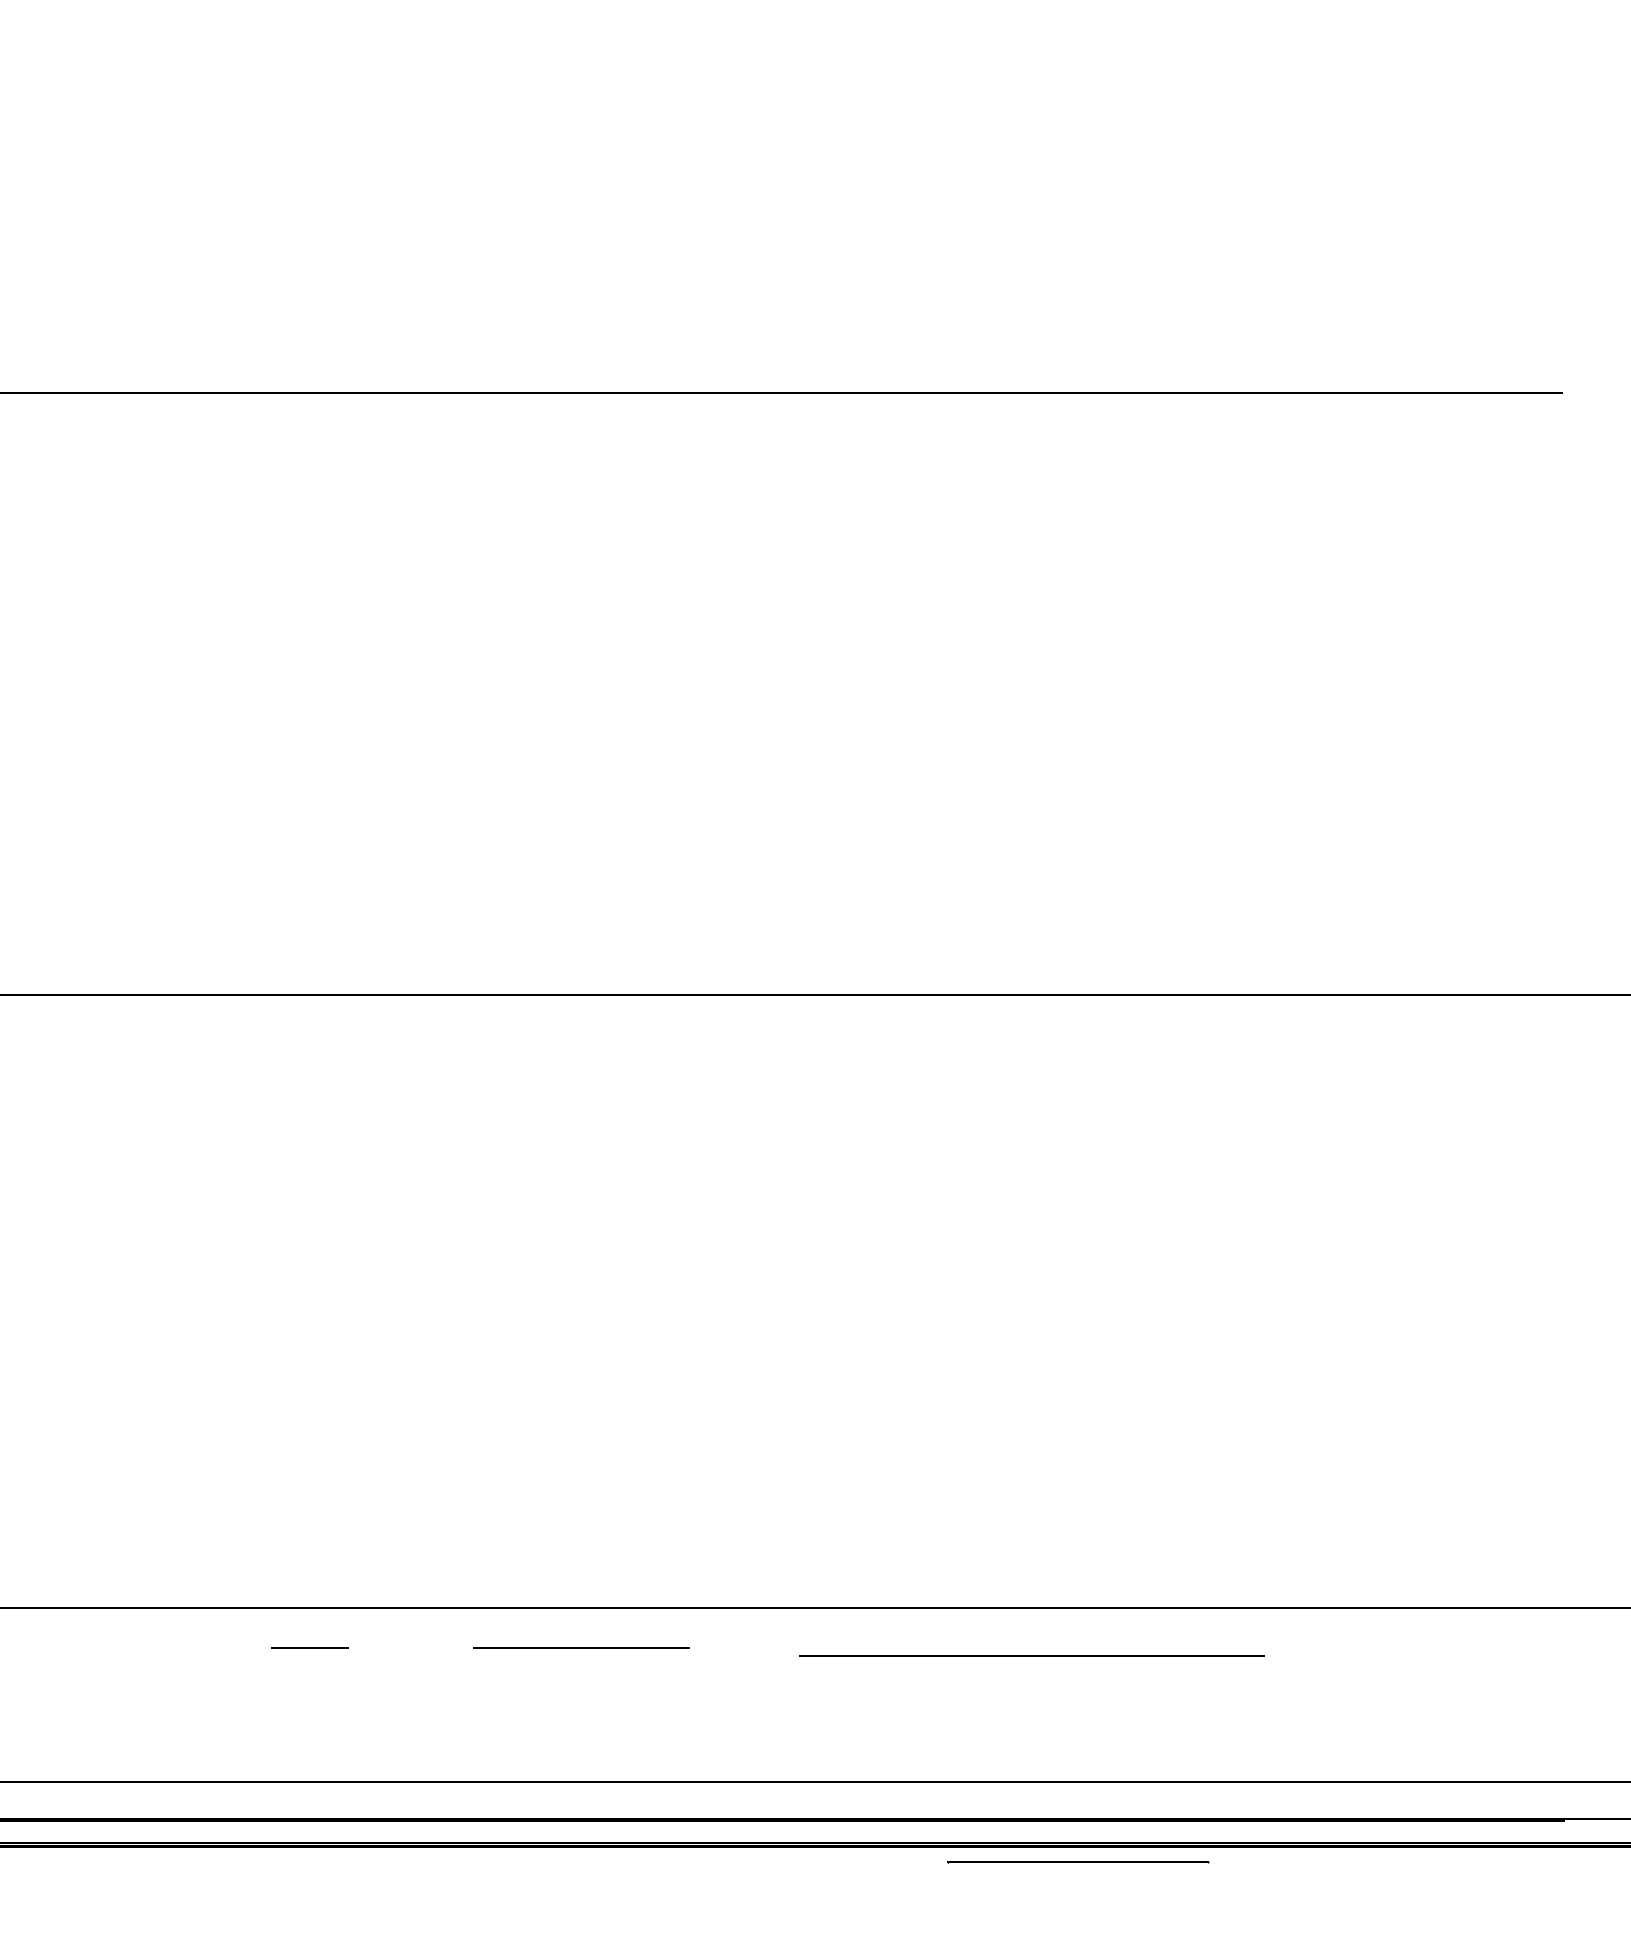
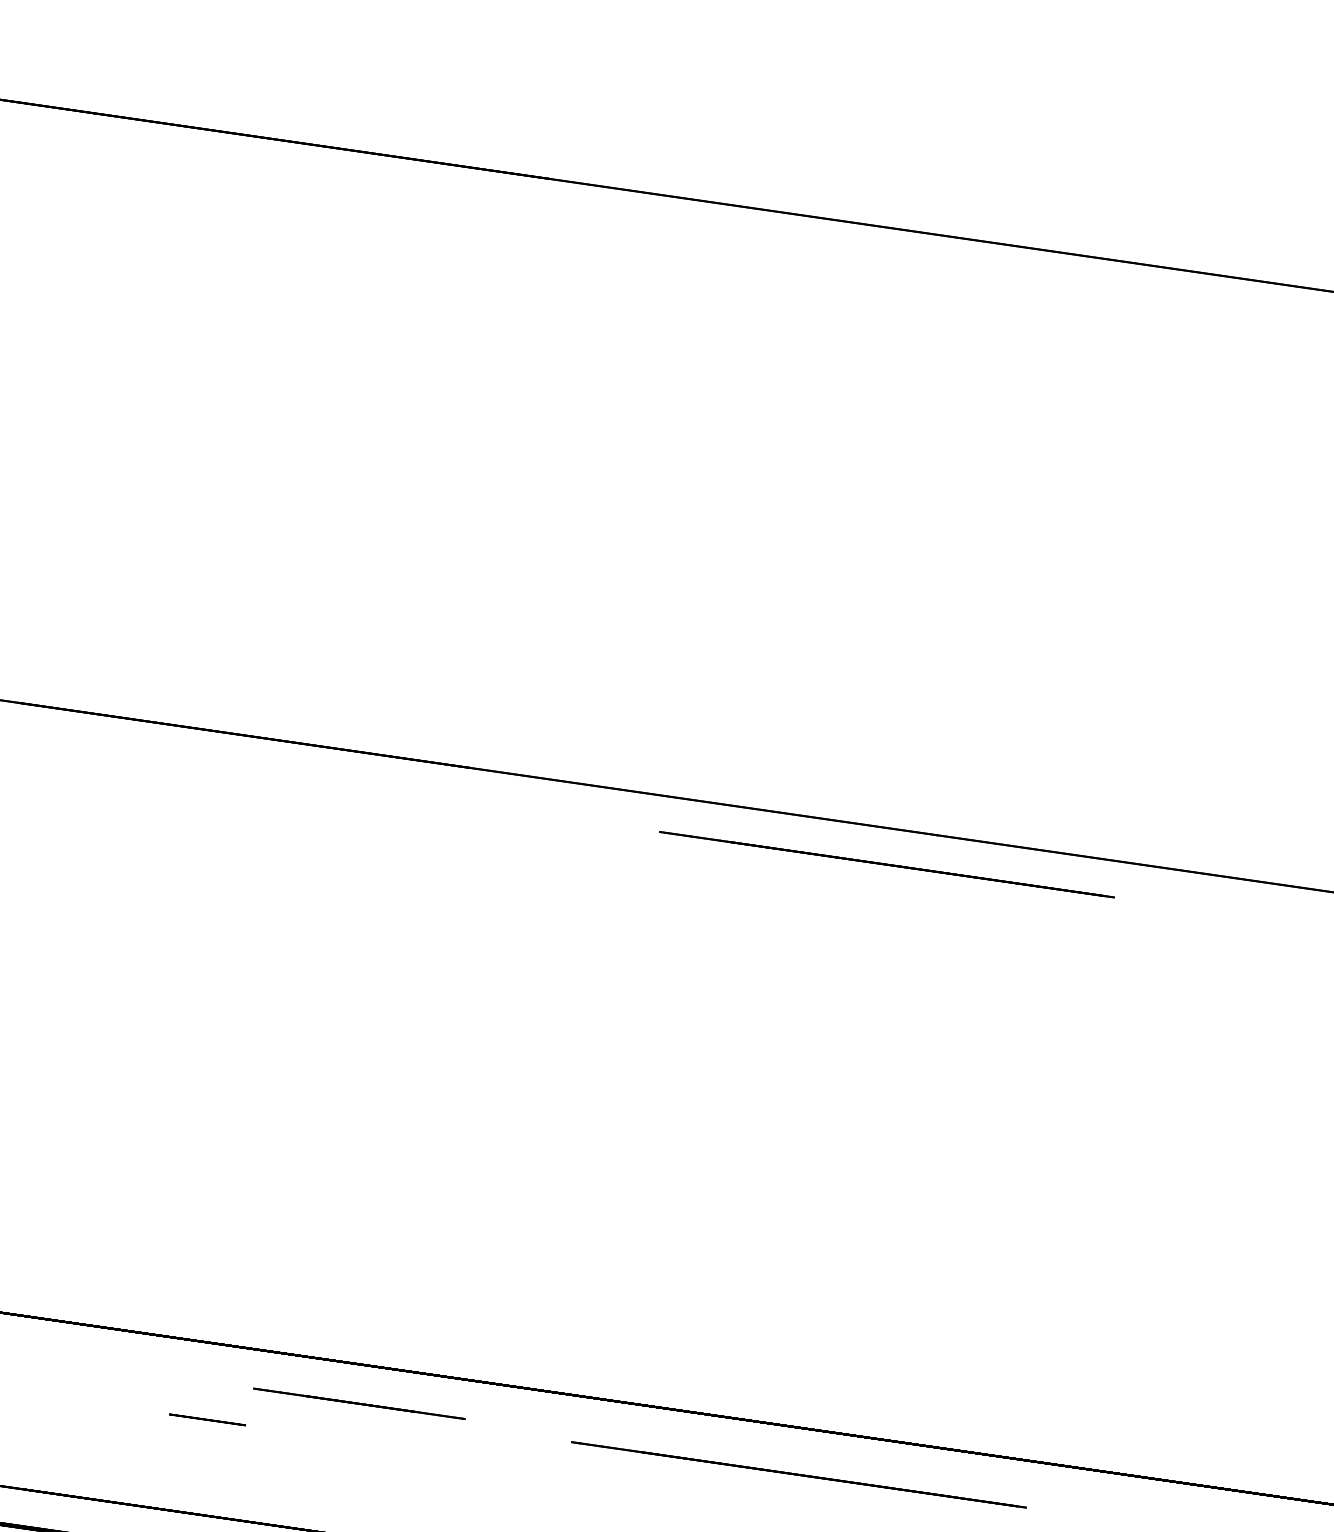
line: (1031, 1031) -> (886, 864), added
line: (309, 1647) -> (207, 1419), moved

